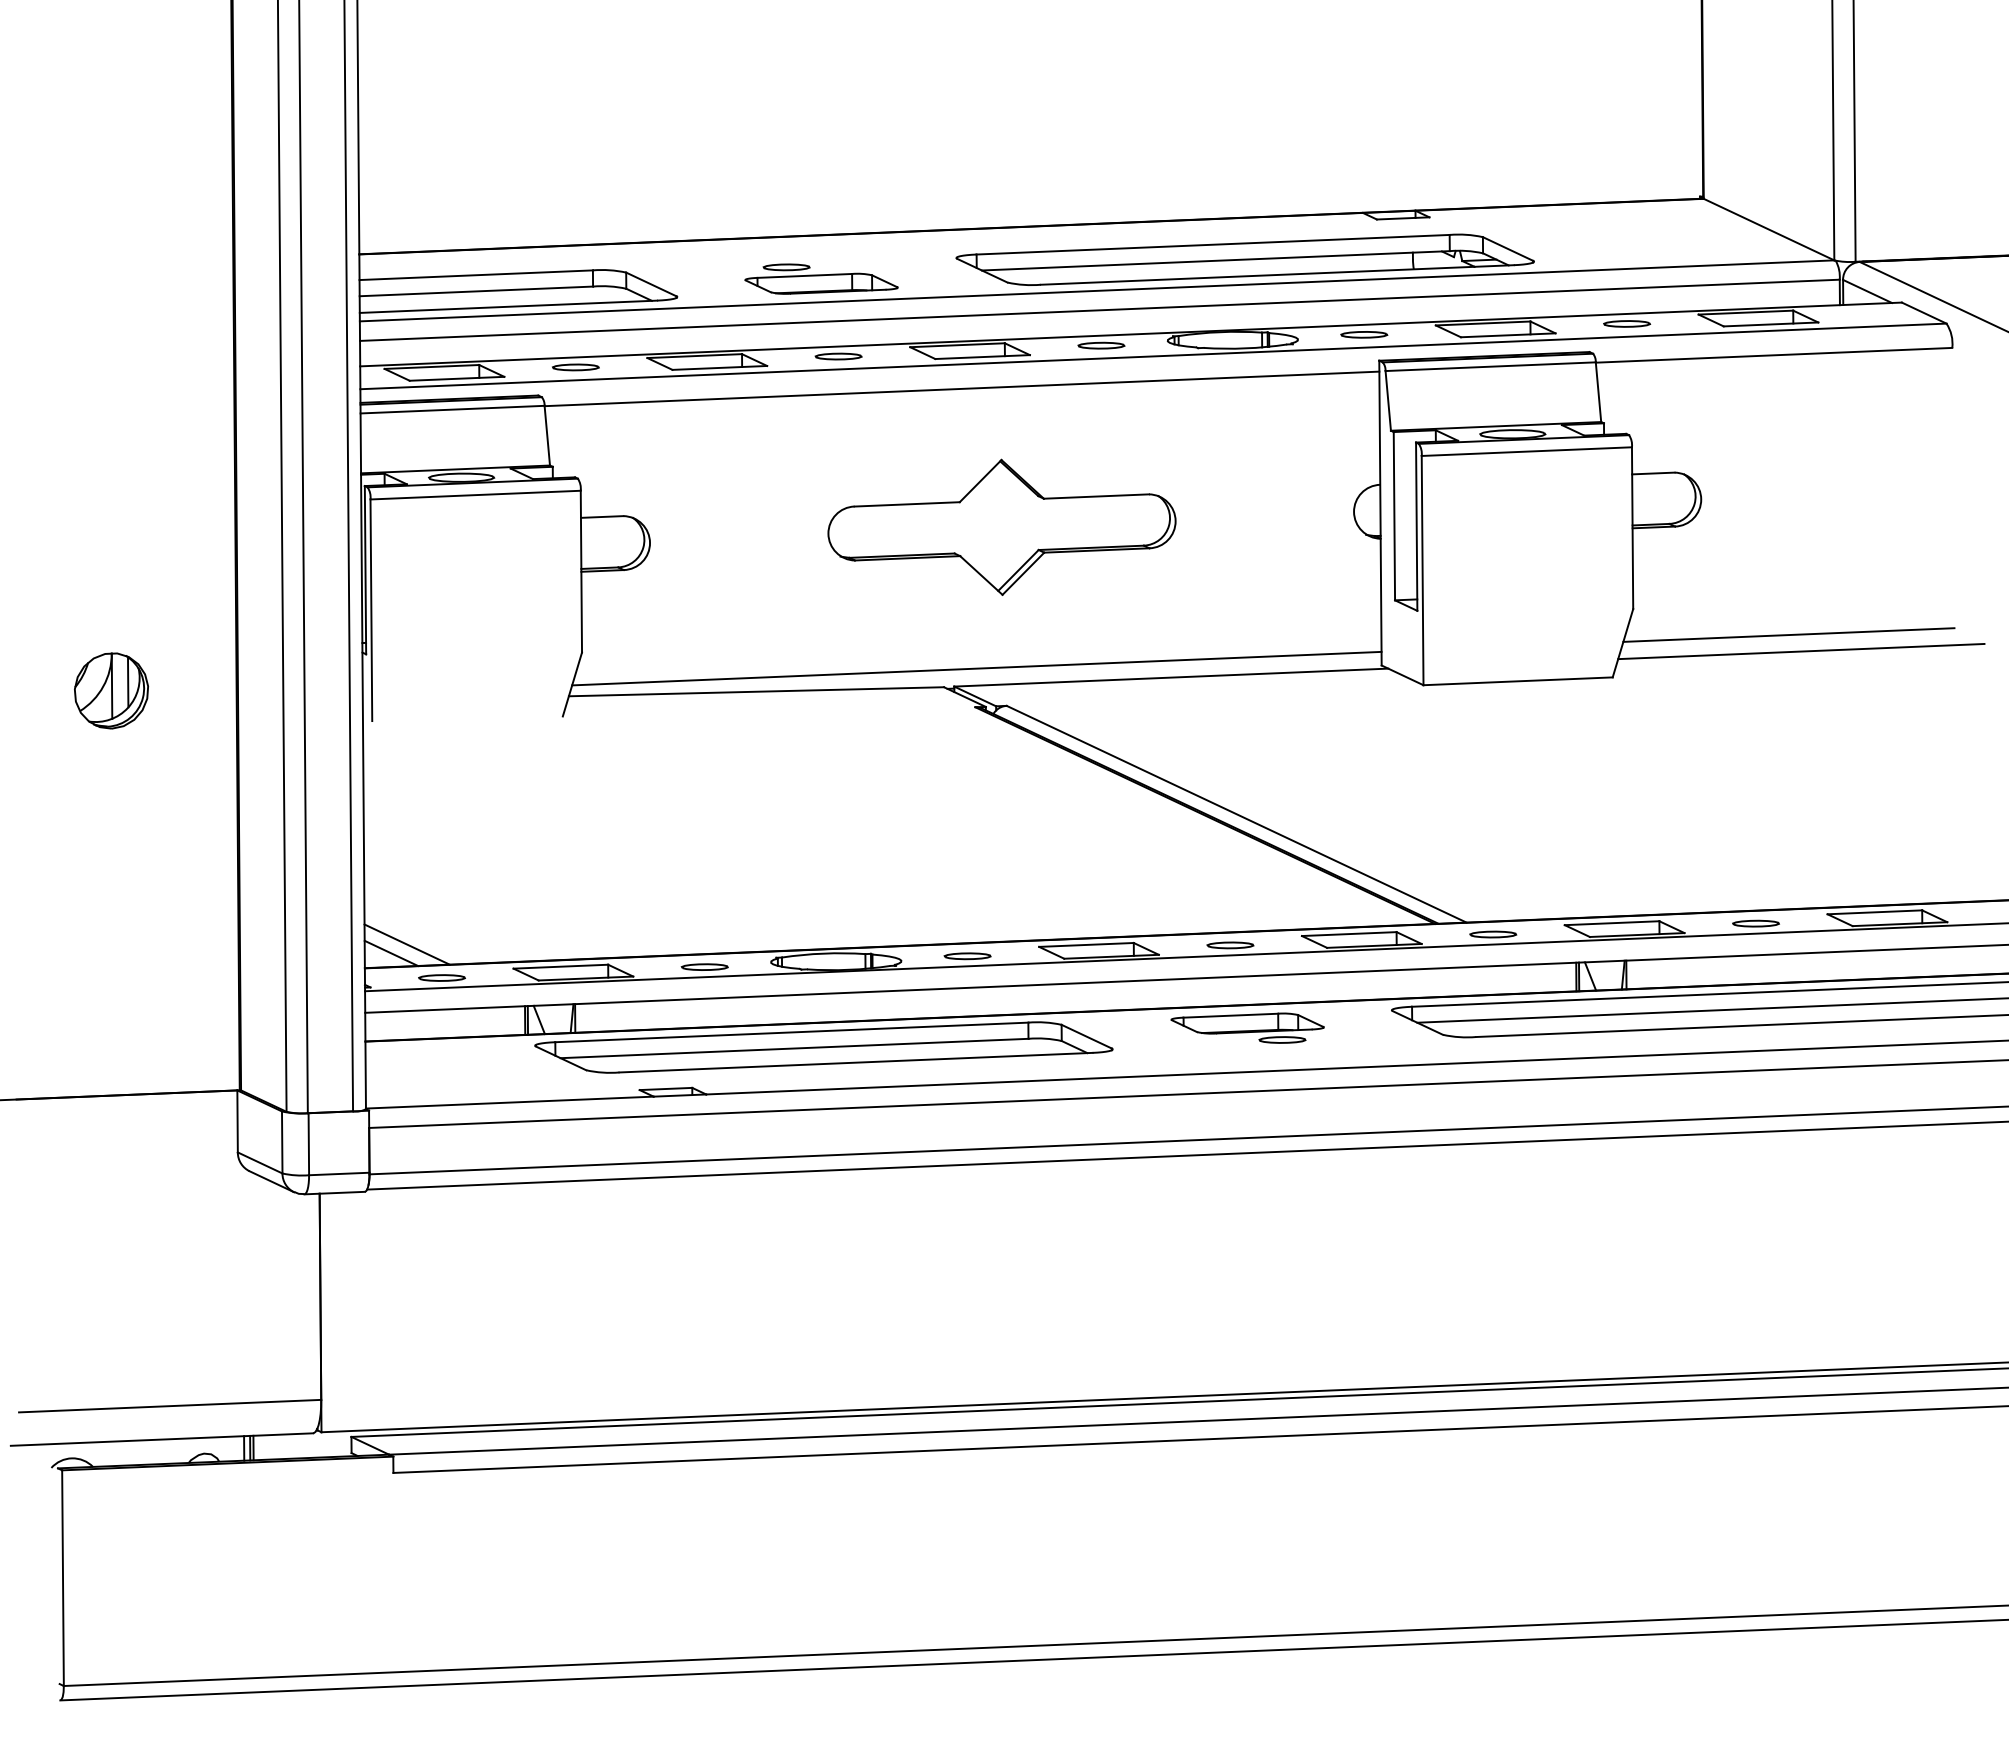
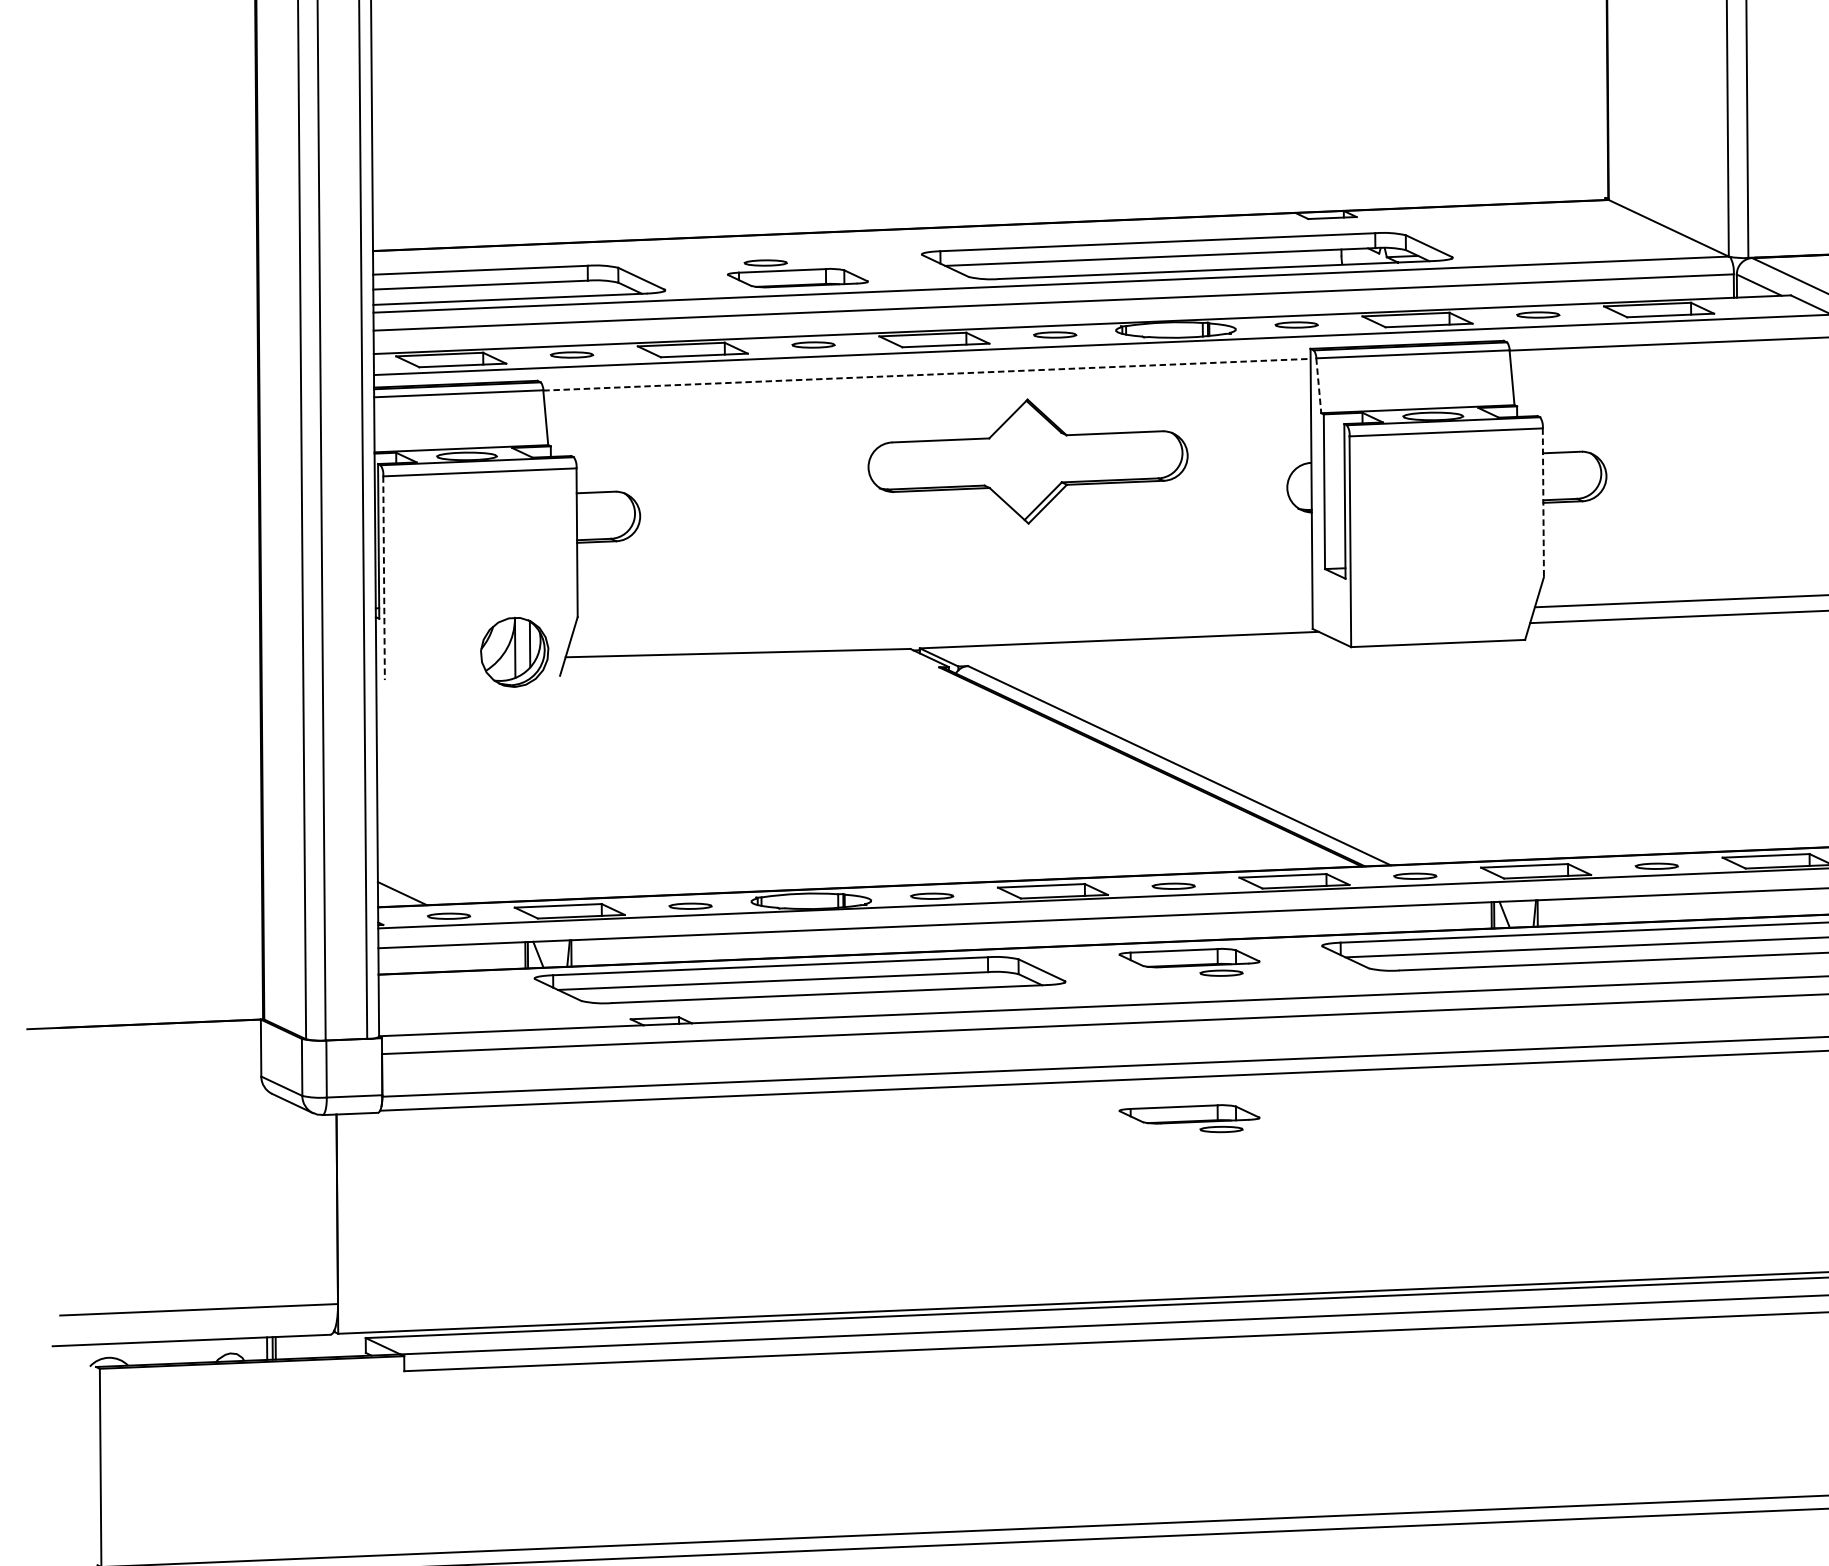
line: (962, 388) -> (927, 374), solid -> dashed
line: (1388, 400) -> (1319, 385), solid -> dashed
part: (1001, 526) -> (1027, 460), moved
line: (1632, 528) -> (1543, 503), solid -> dashed
line: (371, 610) -> (384, 578), solid -> dashed
line: (976, 668) -> (940, 631), removed
part: (111, 690) -> (514, 651), moved
line: (406, 944) -> (416, 885), removed
part: (1247, 1197) -> (1189, 1118), added

